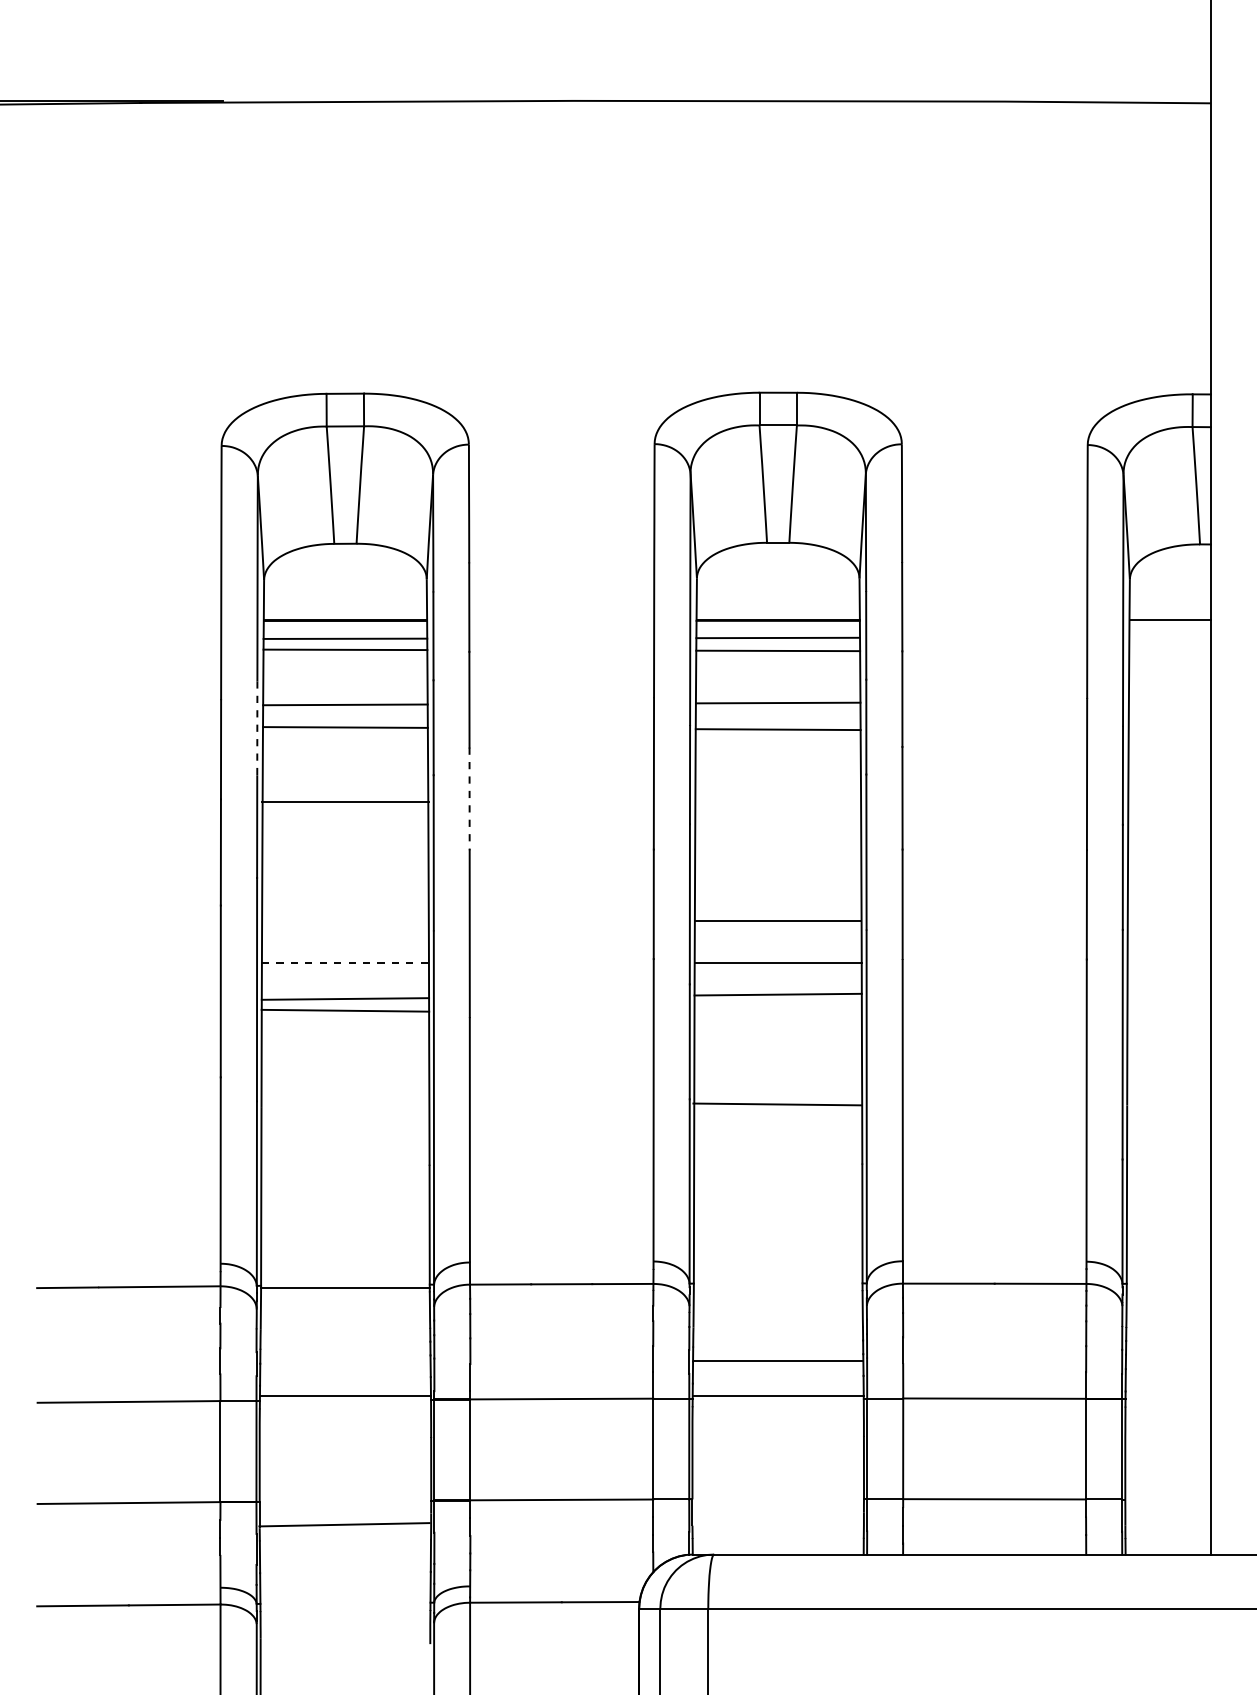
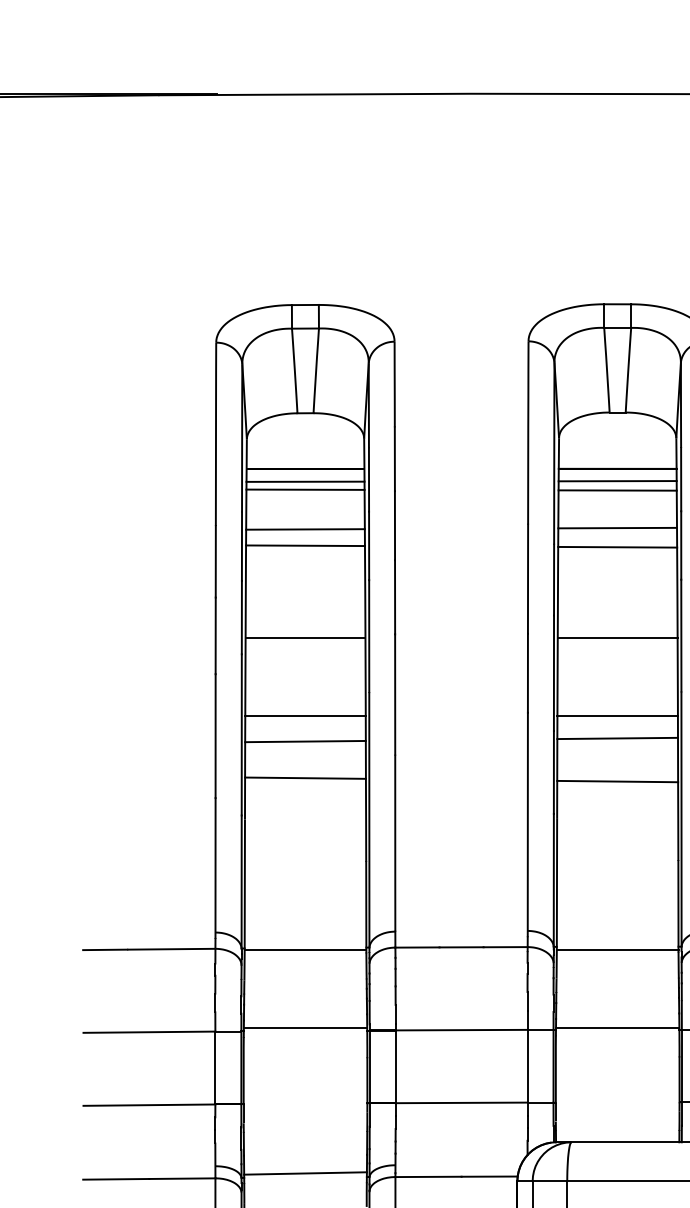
line: (257, 729) -> (242, 547), dashed -> solid
line: (469, 799) -> (395, 597), dashed -> solid
line: (345, 801) -> (305, 637), moved
line: (778, 920) -> (617, 637), moved
line: (345, 963) -> (305, 715), dashed -> solid
line: (345, 1010) -> (305, 778), moved
line: (777, 1104) -> (617, 781), moved
line: (777, 1360) -> (617, 949), moved
line: (344, 1524) -> (305, 1173), moved

